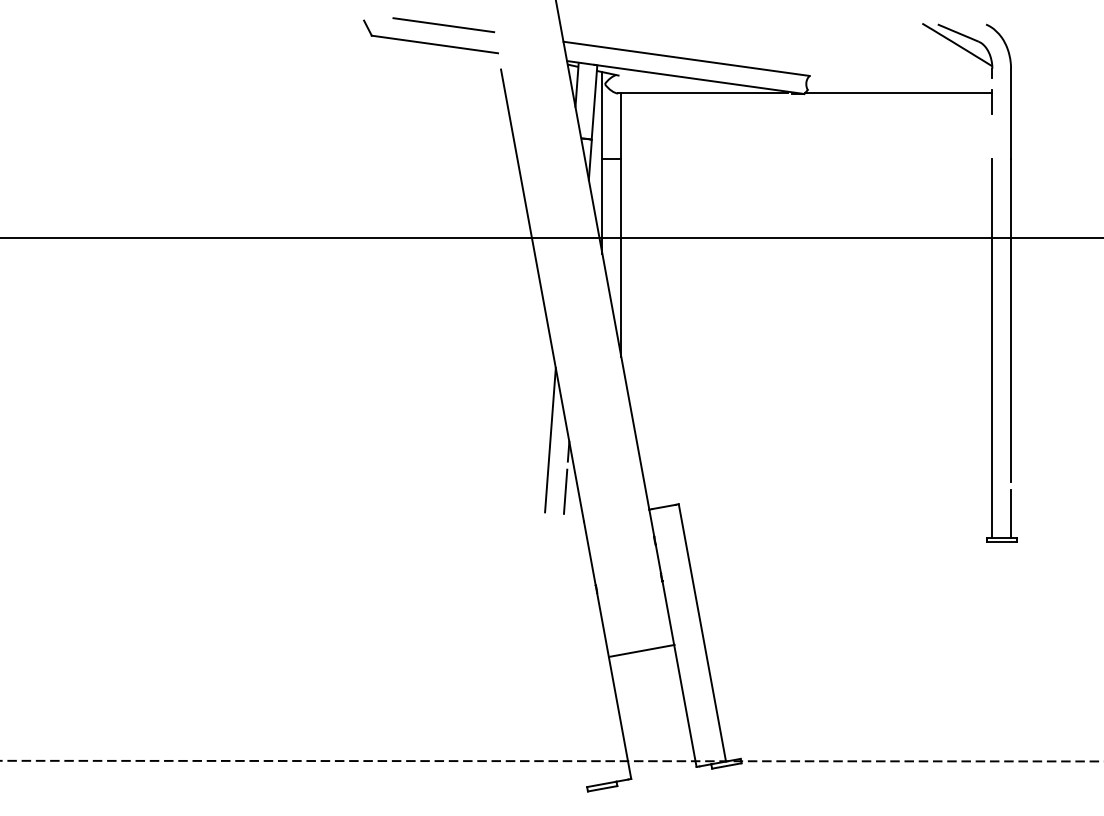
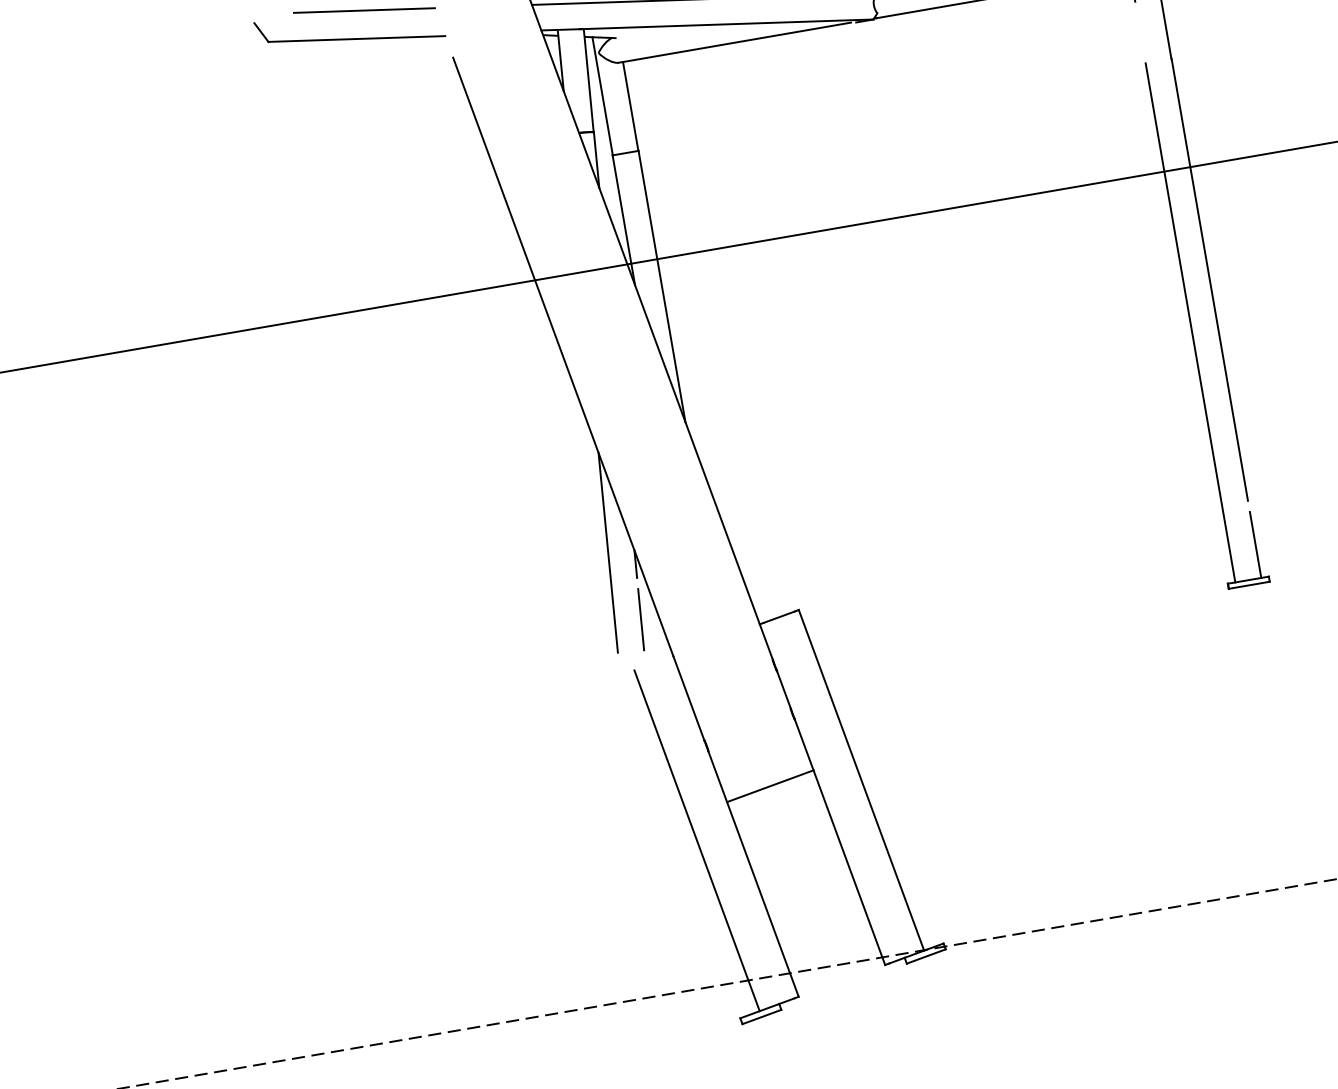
line: (641, 650) -> (769, 785), moved
line: (577, 655) -> (696, 840), added

